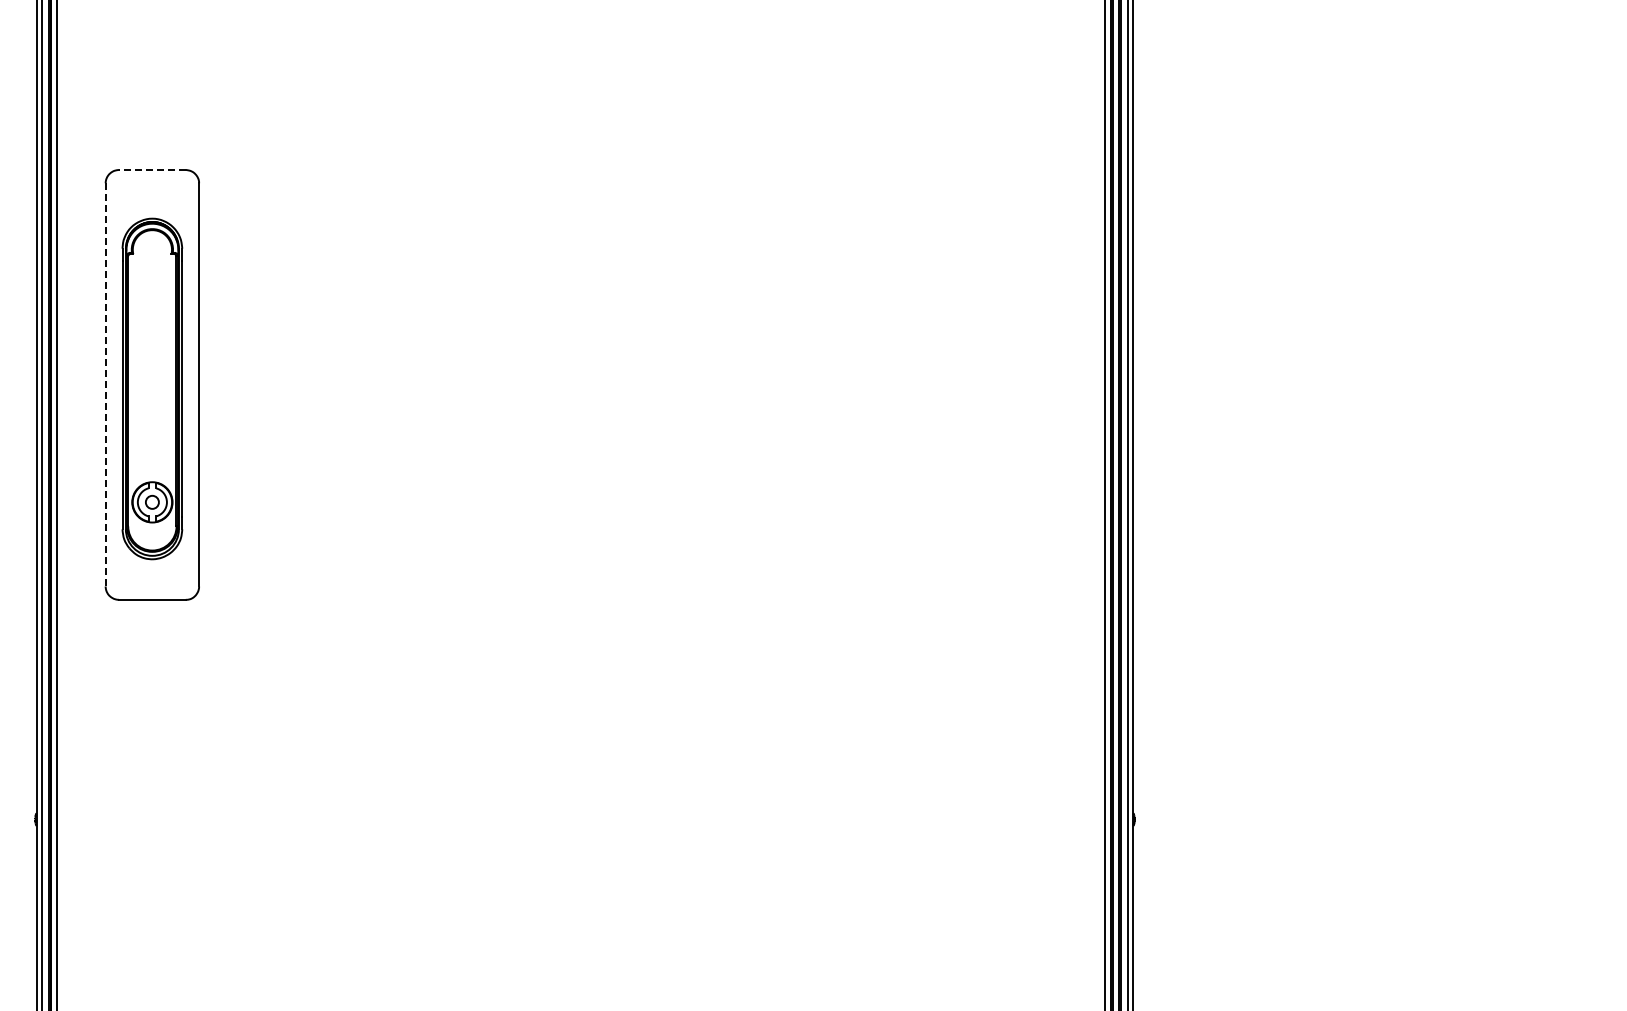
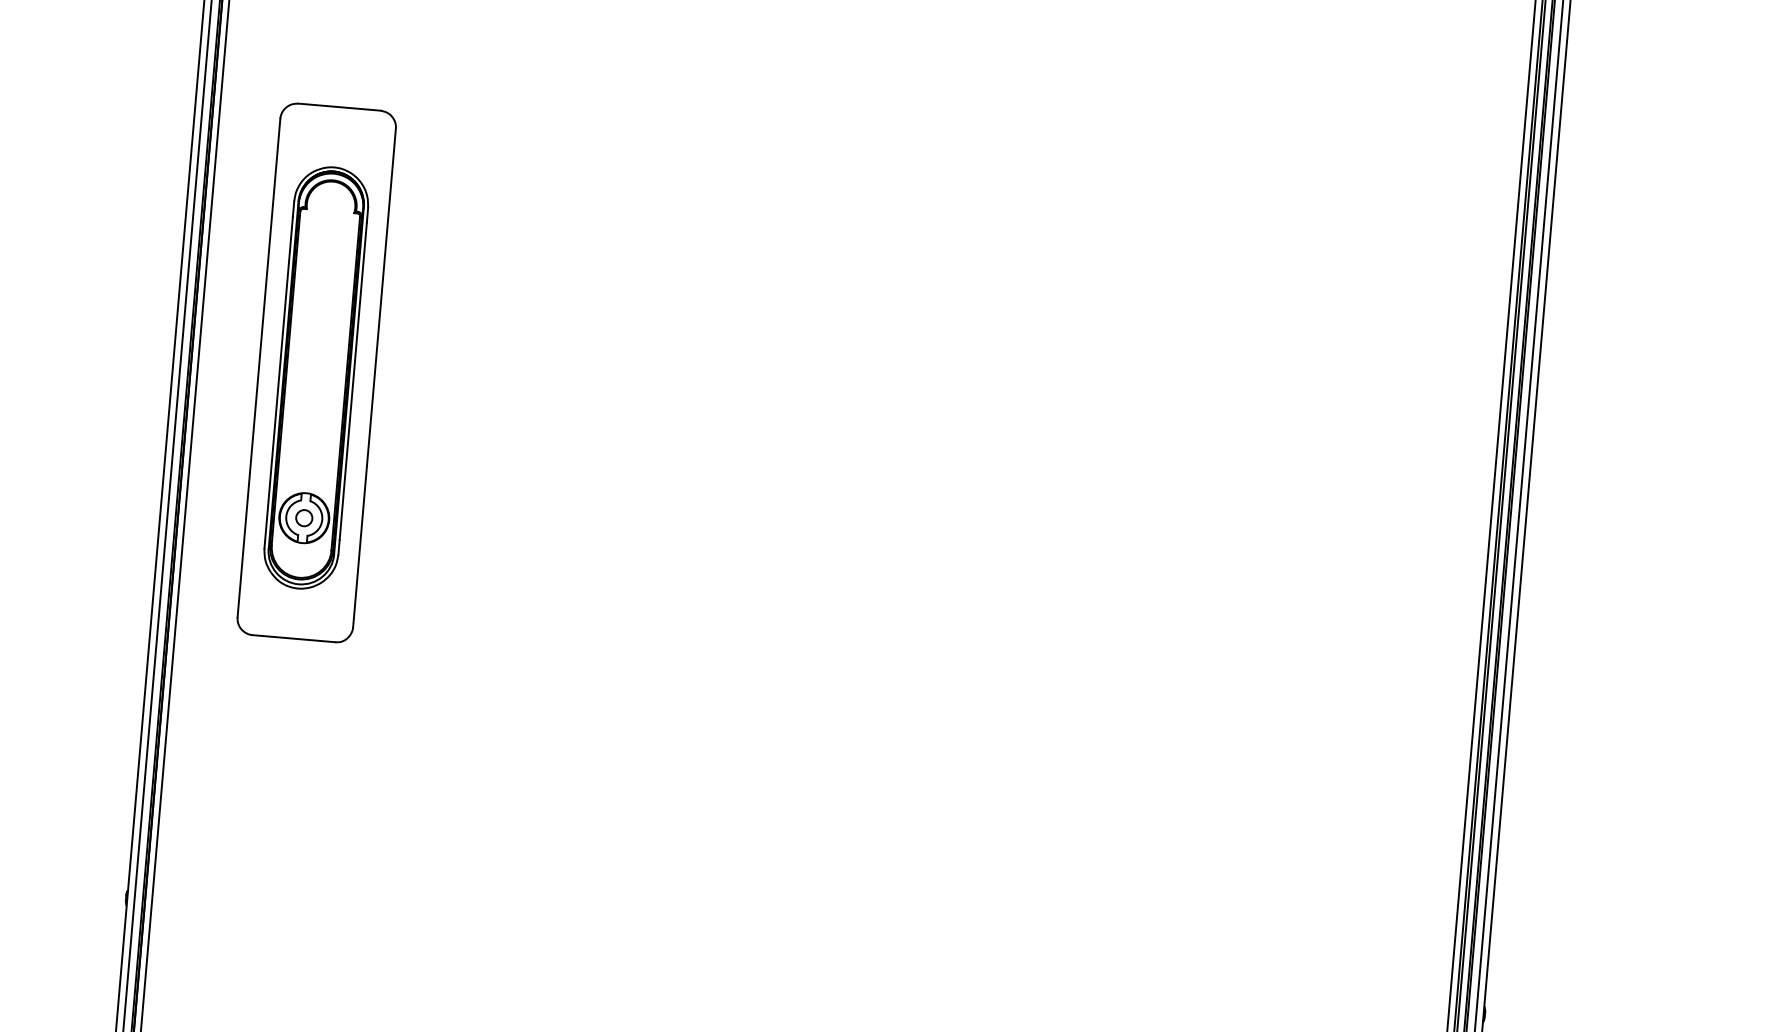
line: (151, 169) -> (338, 106), dashed -> solid
line: (105, 384) -> (258, 367), dashed -> solid

